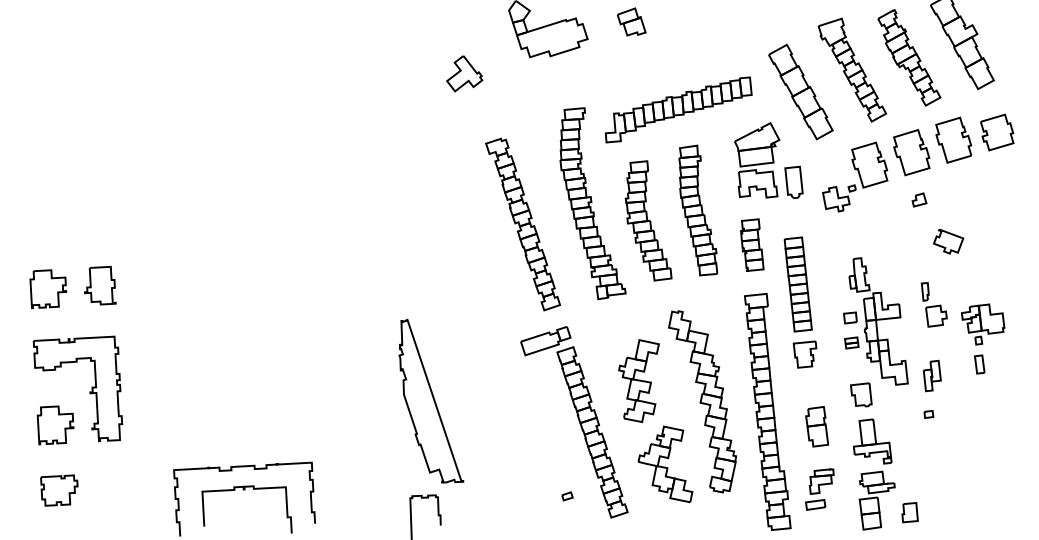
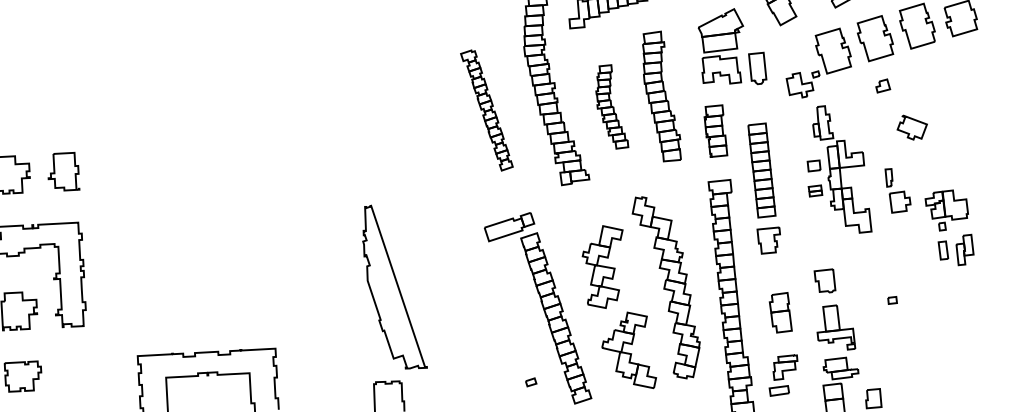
part: (648, 220) -> (612, 106), size x0.7
part: (523, 224) -> (487, 110), size x0.7
part: (875, 321) -> (839, 169), moved
part: (932, 375) -> (965, 249), moved

